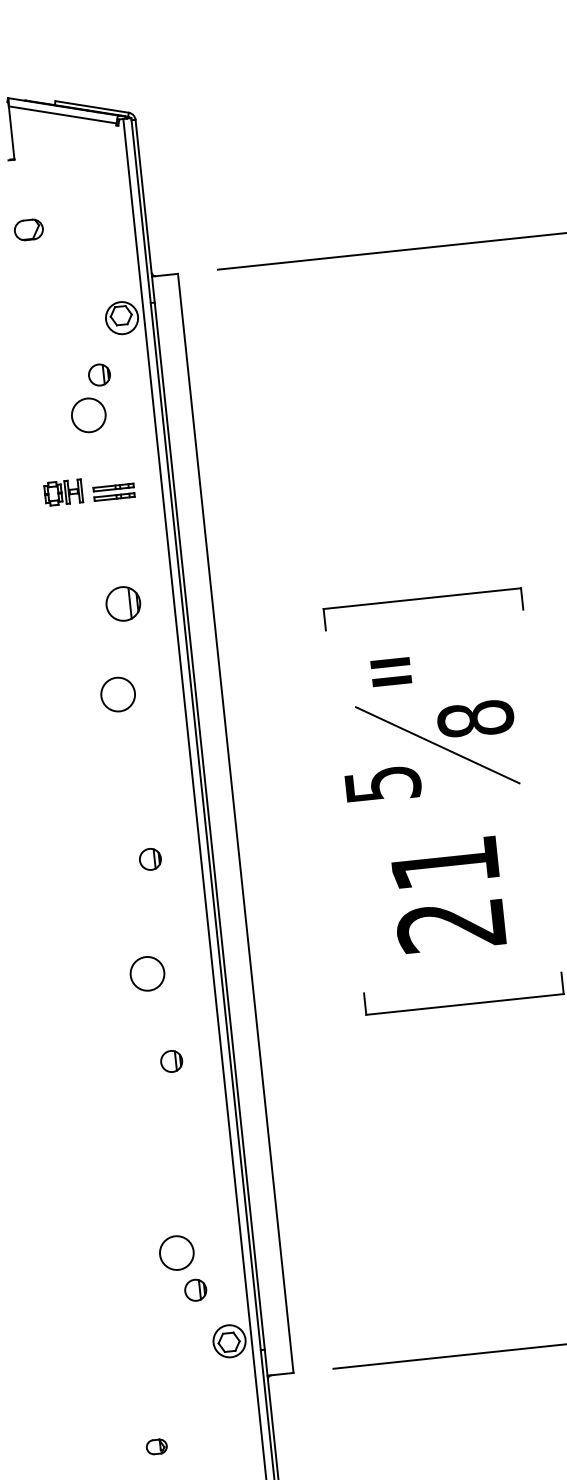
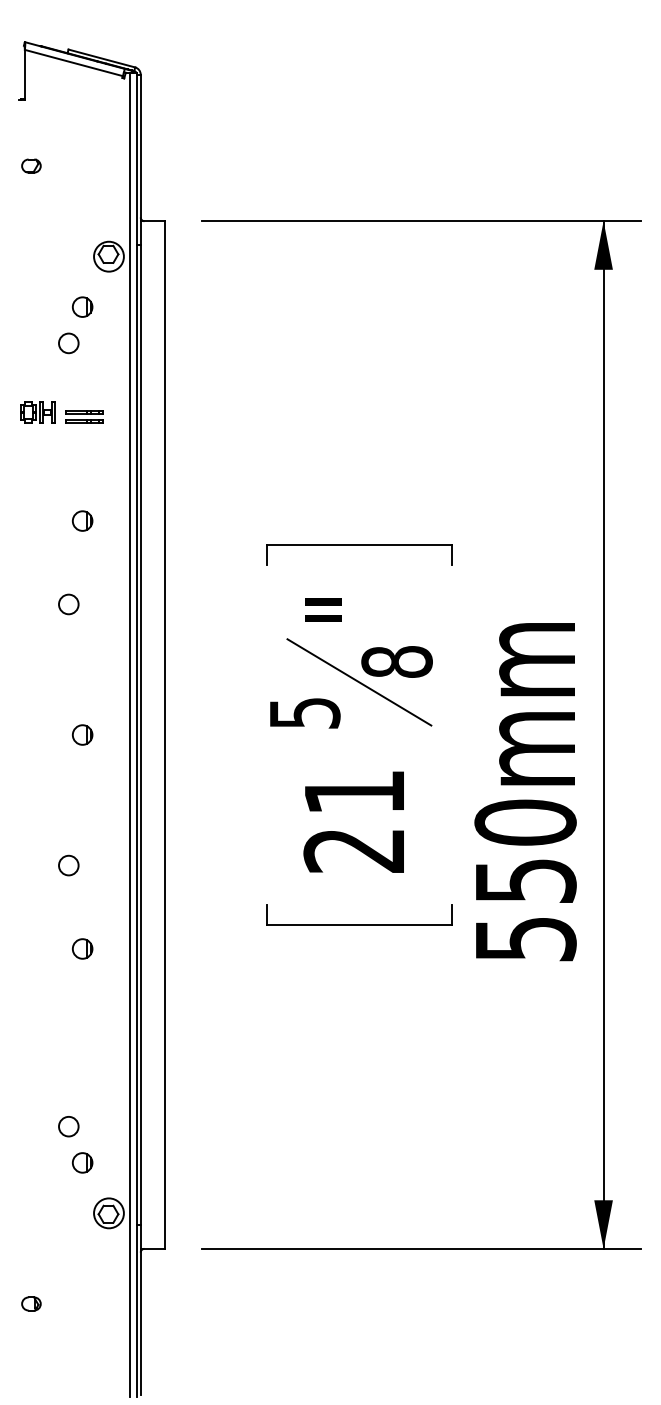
part: (28, 229) -> (31, 165), size x0.71
circle: (88, 415) -> (68, 343), size x0.62
part: (123, 603) -> (82, 520), size x0.62
circle: (117, 694) -> (68, 604), size x0.62
part: (150, 858) -> (82, 734), moved
circle: (147, 973) -> (68, 865), size x0.62
circle: (176, 1252) -> (68, 1126), size x0.62

